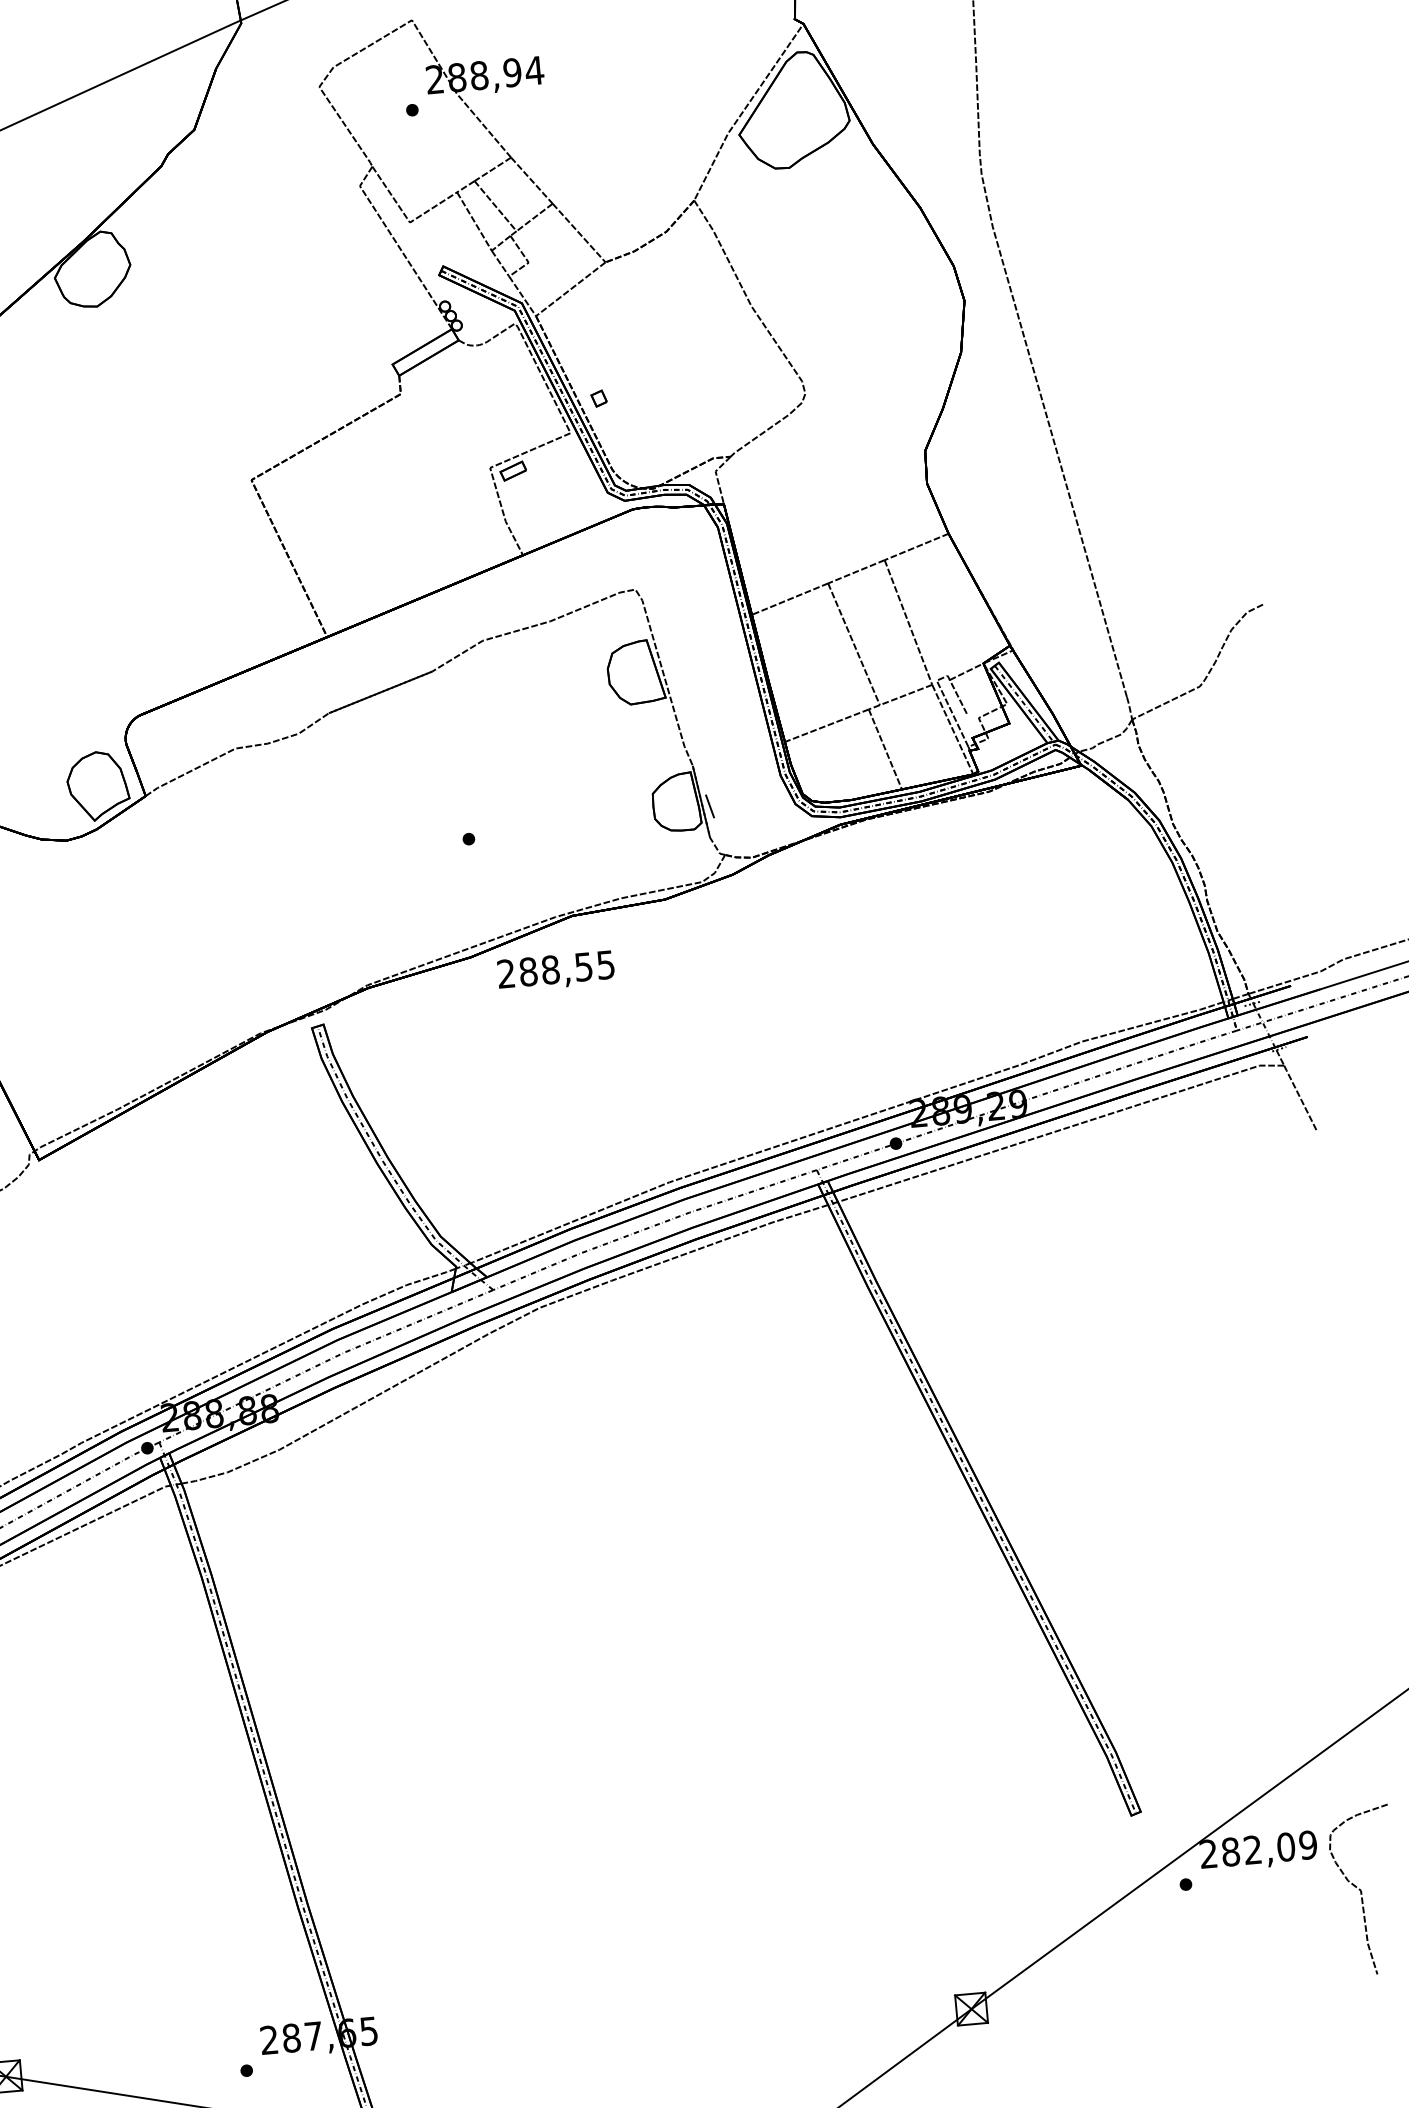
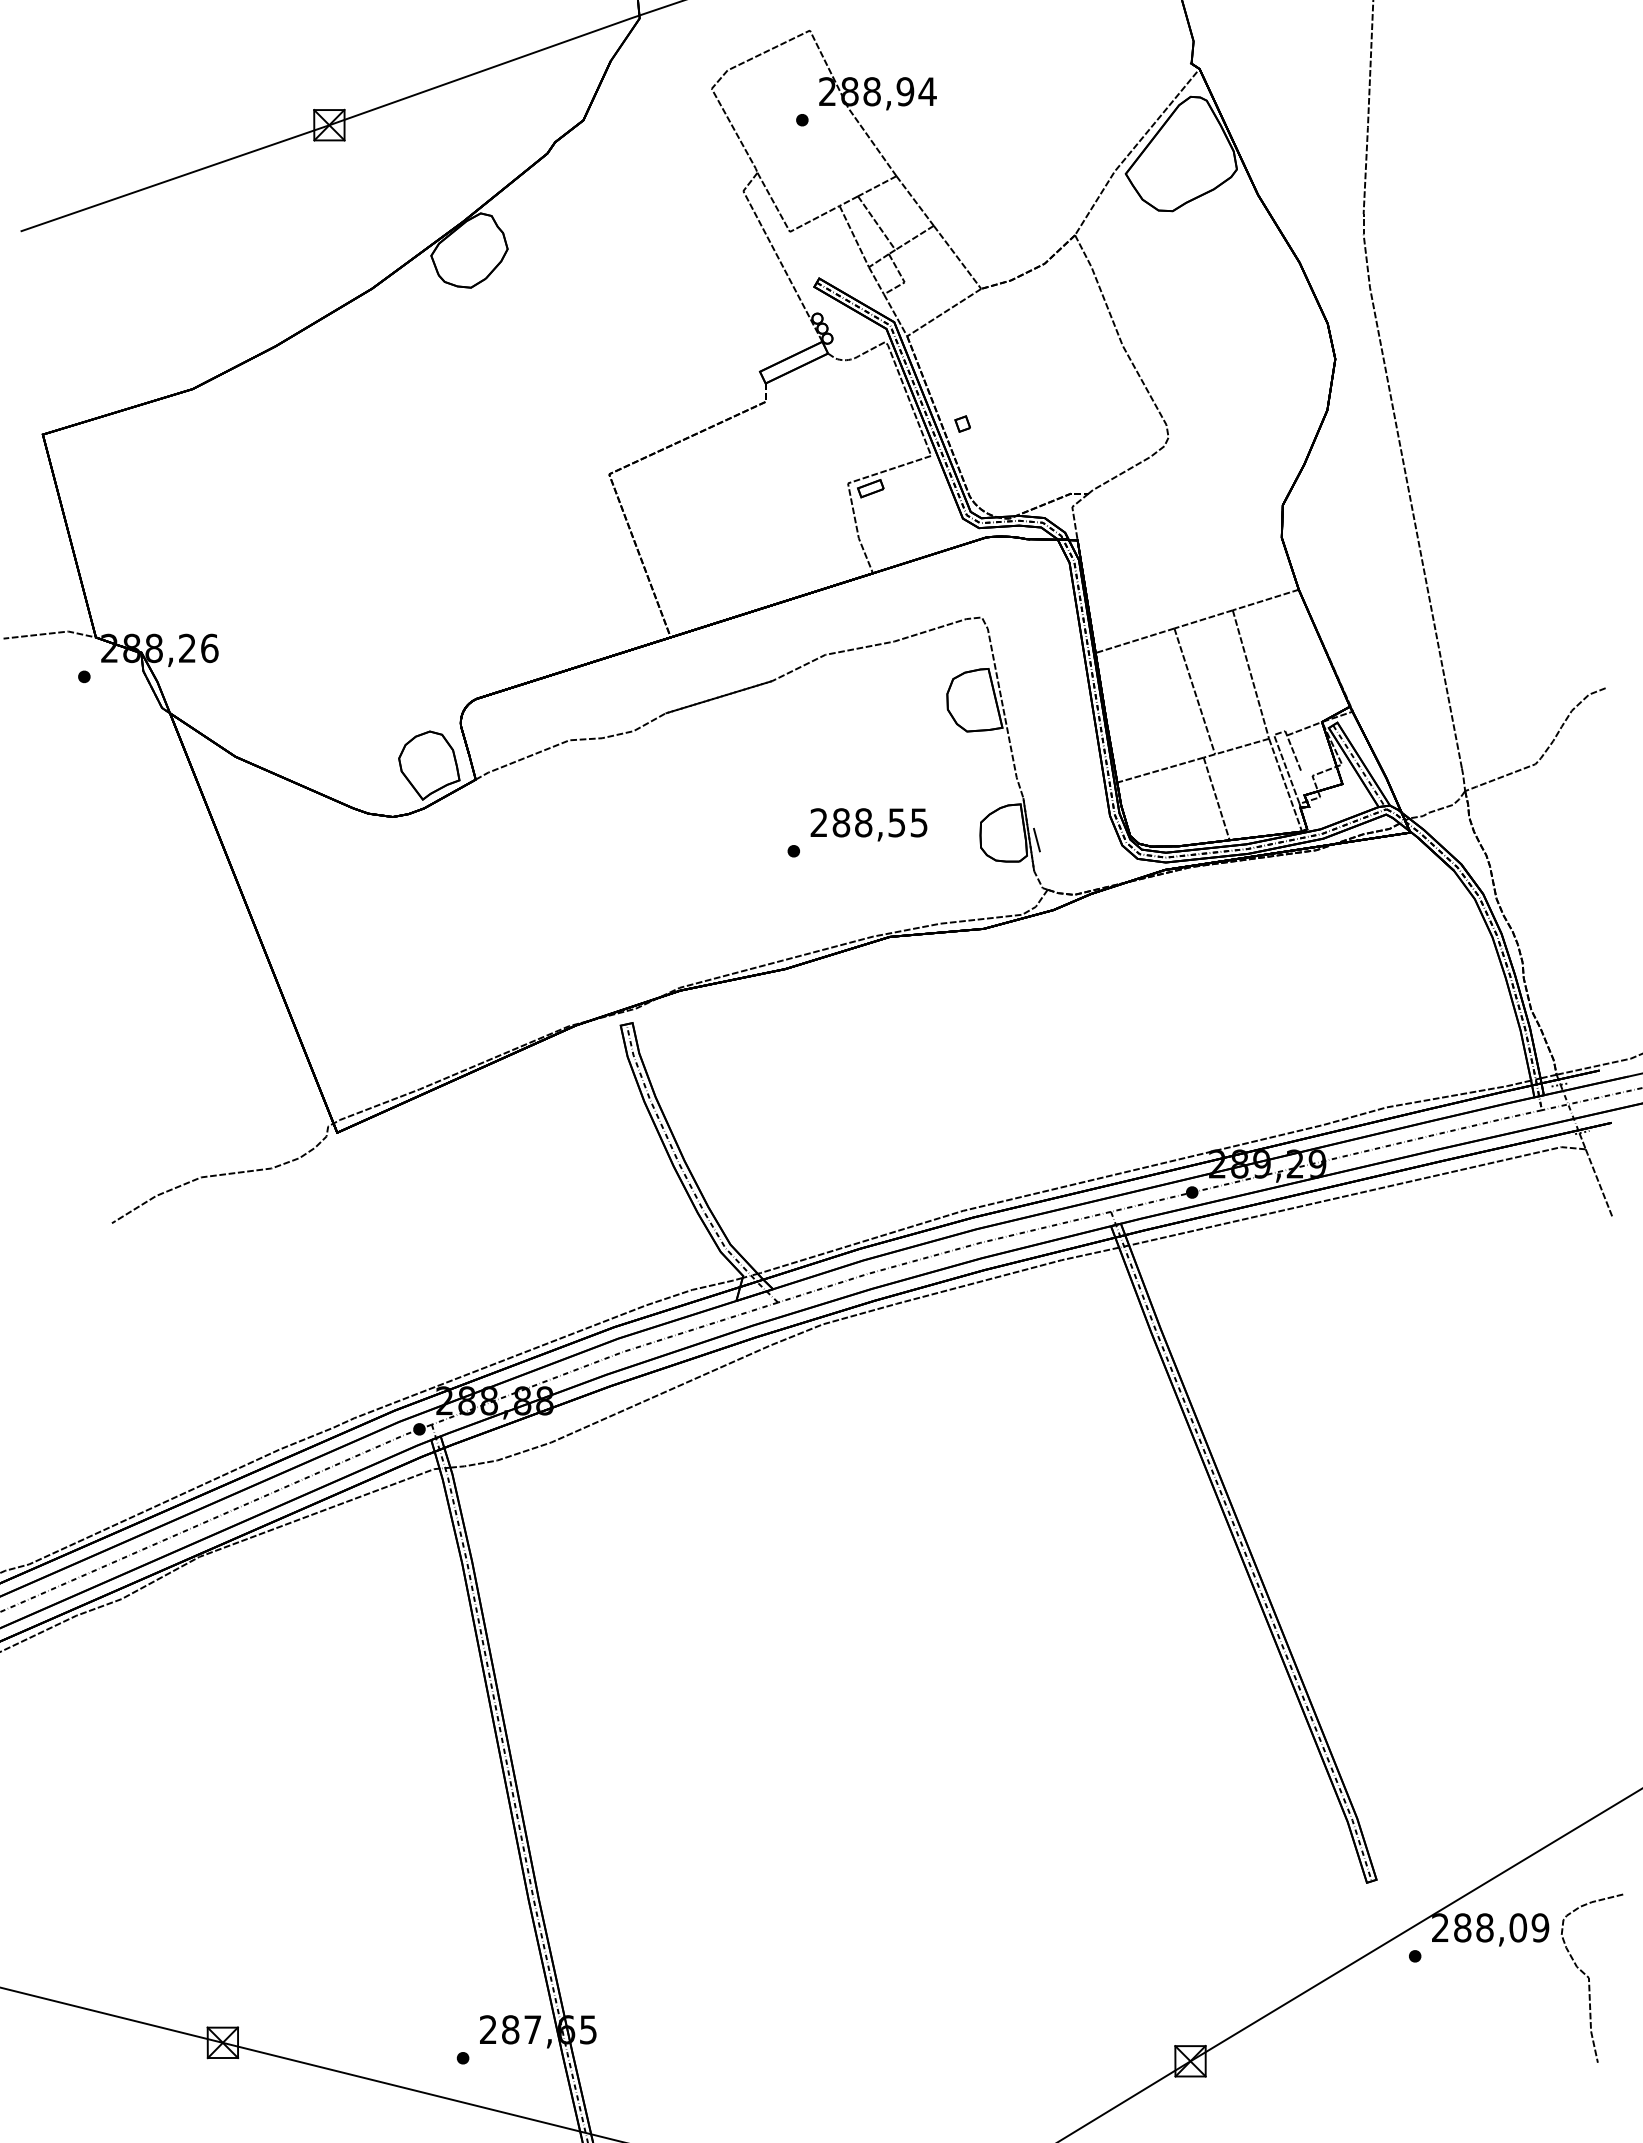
text: (555, 971) -> (868, 824), moved
text: (1252, 1849) -> (1484, 1927), 282,09 -> 288,09

